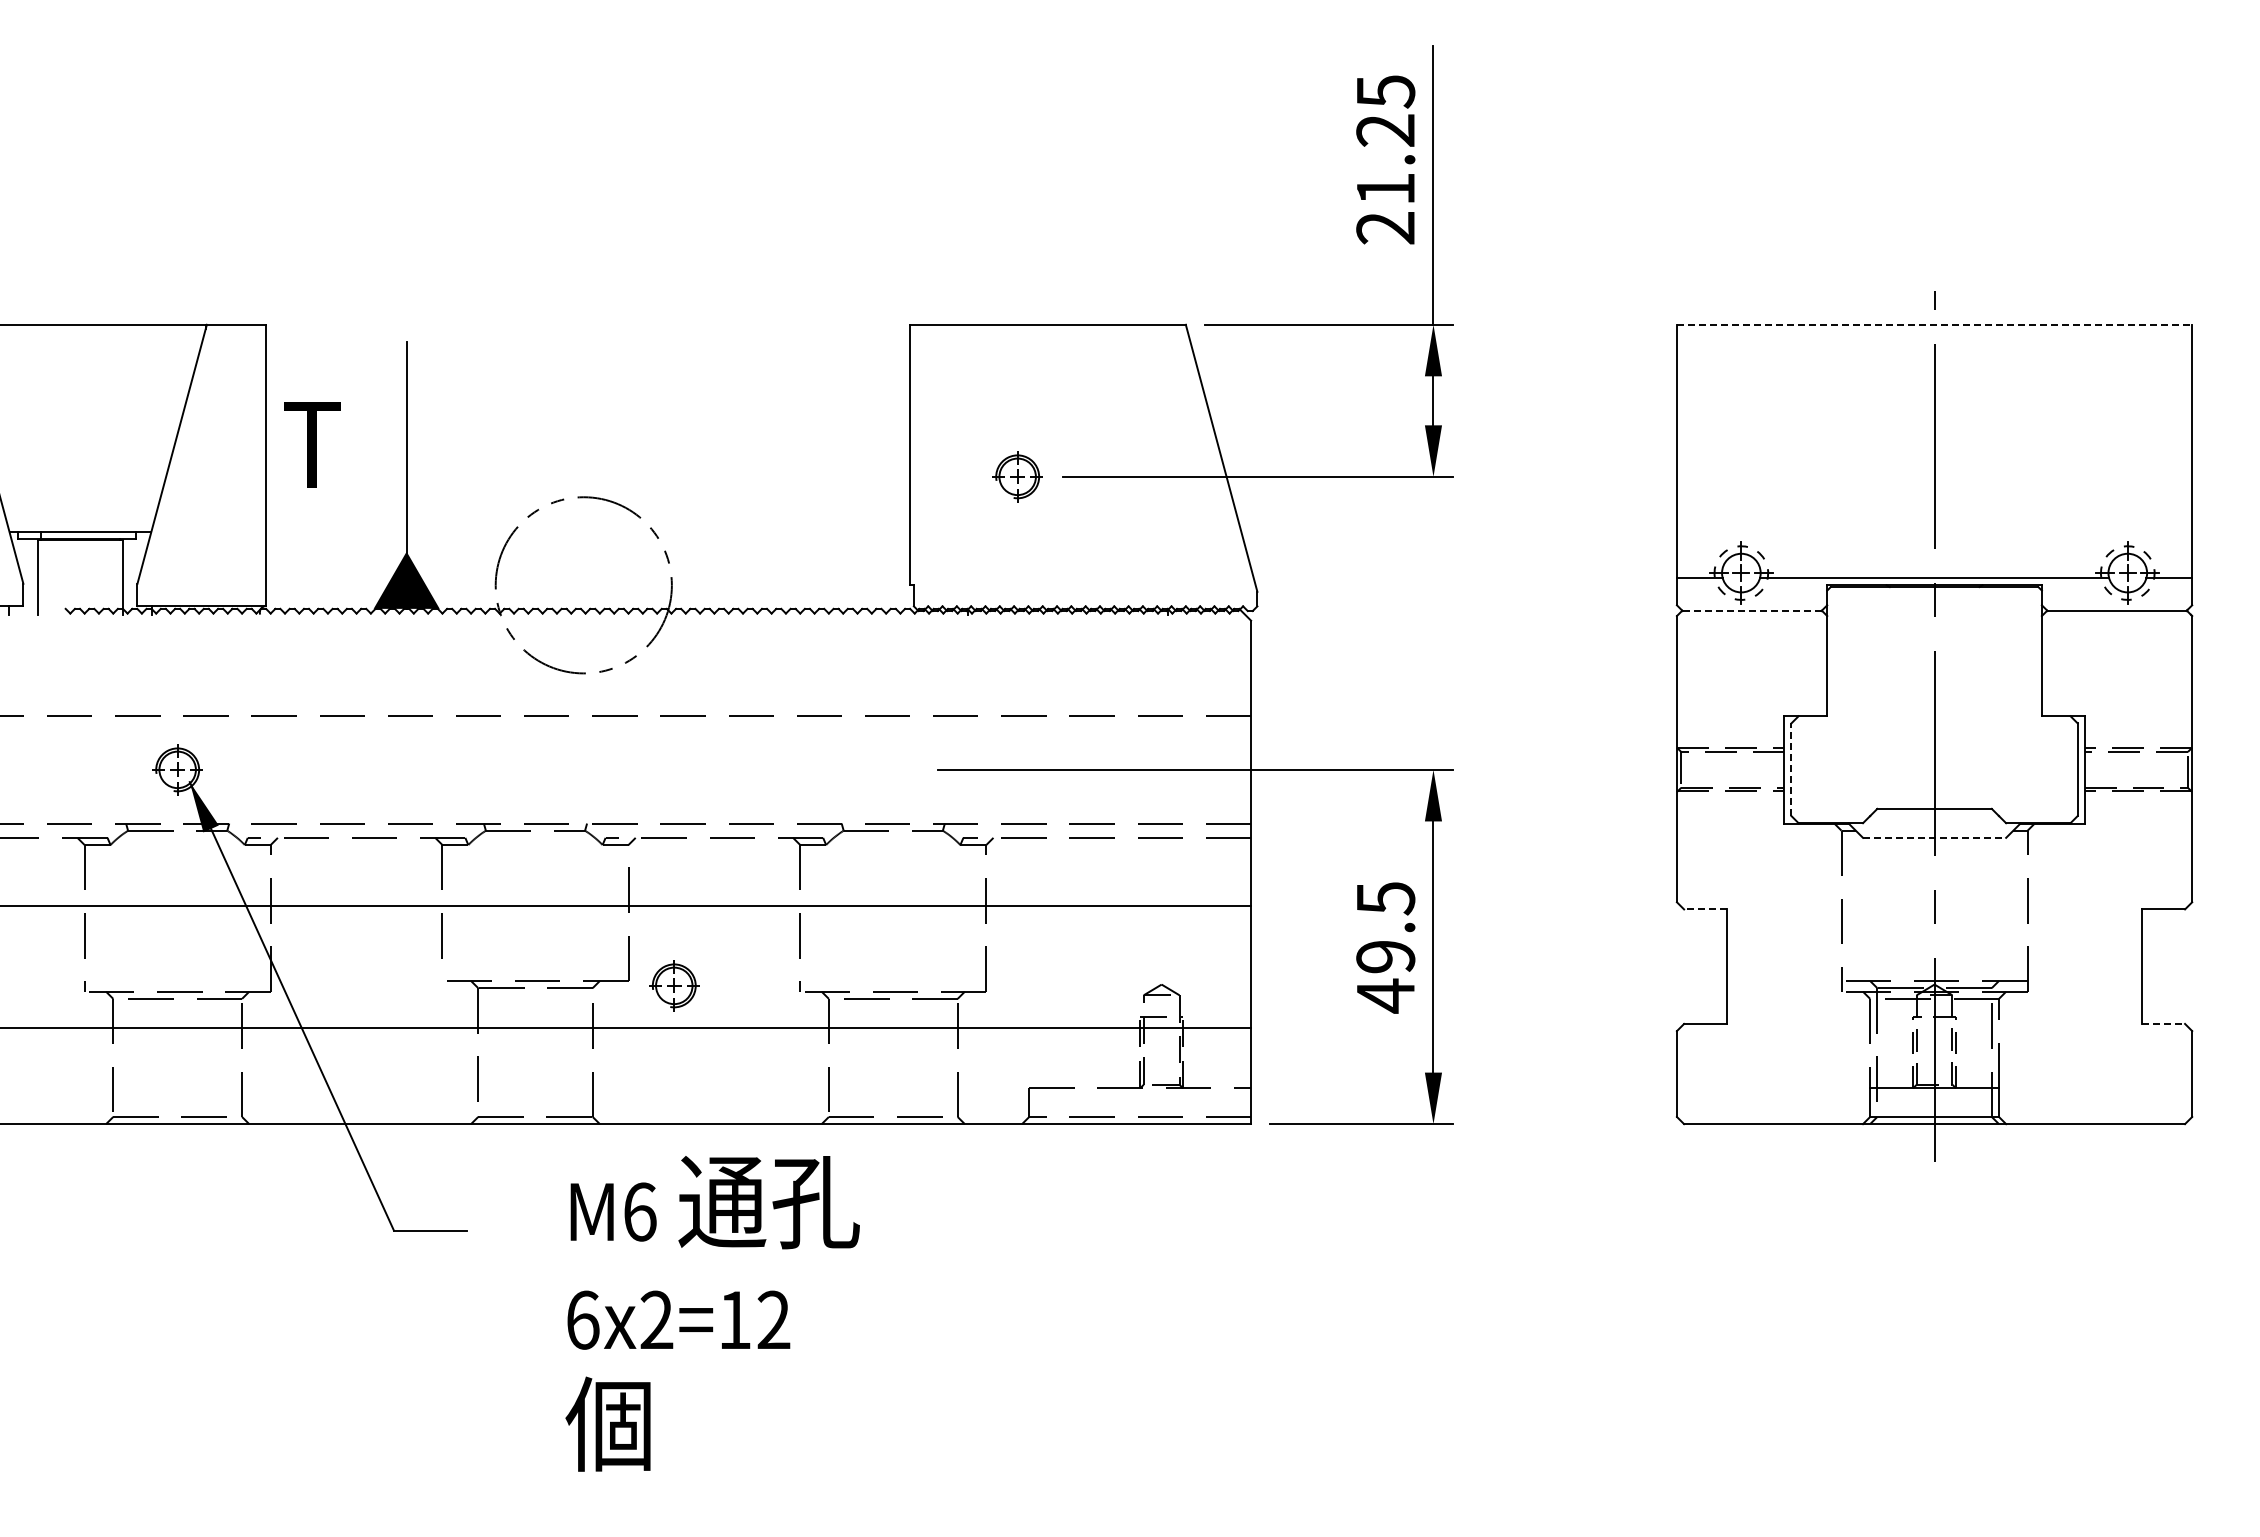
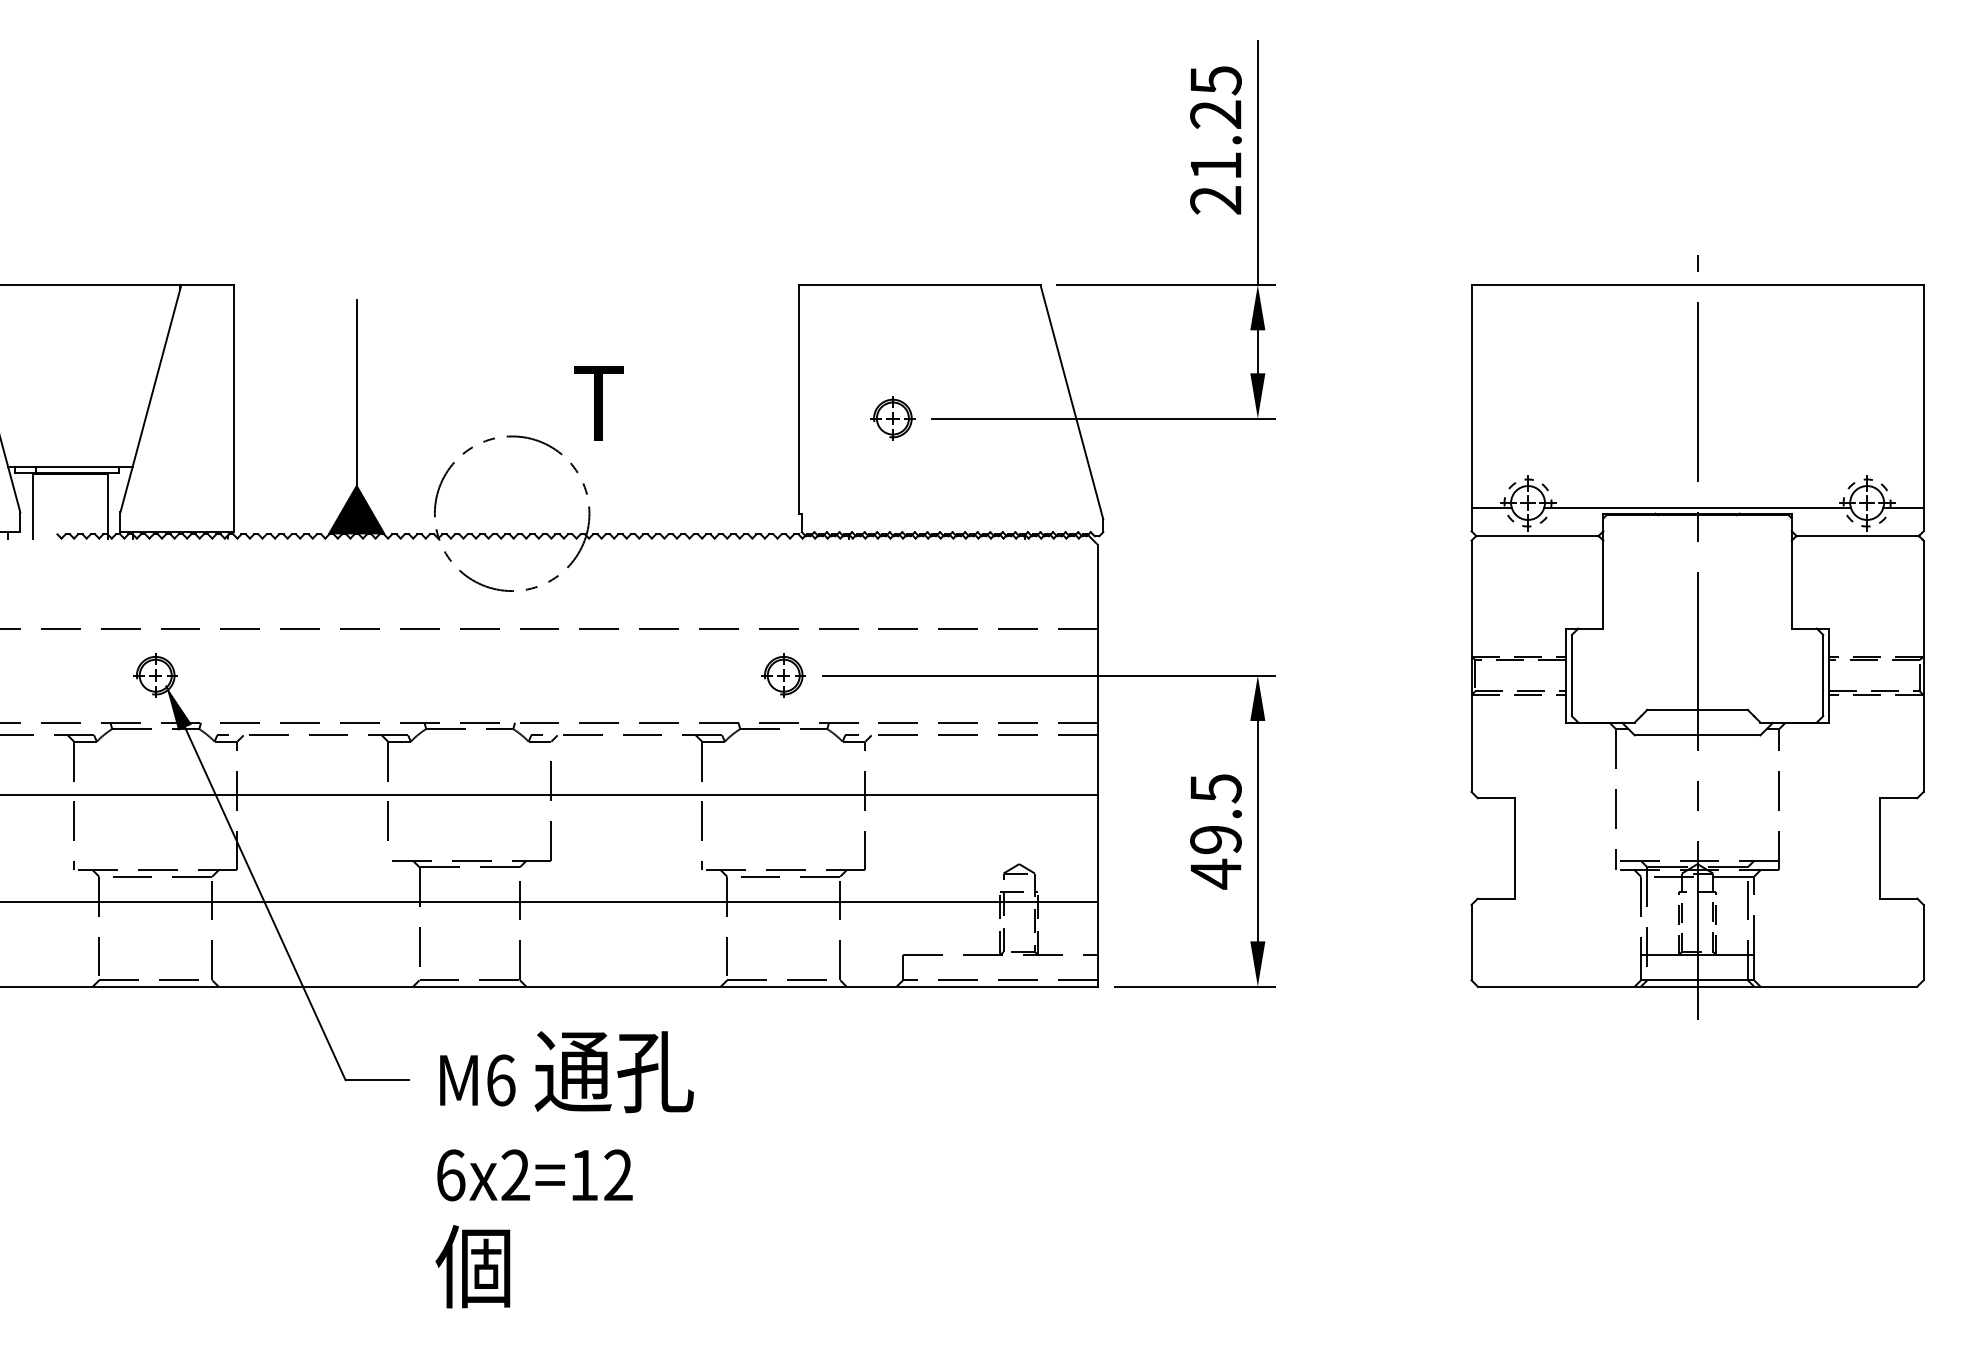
line: (1934, 324) -> (1697, 284), dashed -> solid
text: (312, 444) -> (598, 403), moved
line: (1752, 611) -> (1537, 536), dashed -> solid
line: (1791, 769) -> (1572, 675), dashed -> solid
line: (1934, 837) -> (1697, 735), dashed -> solid
line: (1705, 909) -> (1496, 798), dashed -> solid
part: (674, 985) -> (783, 675), moved
line: (2164, 1023) -> (1899, 898), dashed -> solid
text: (712, 1313) -> (564, 1169), moved

